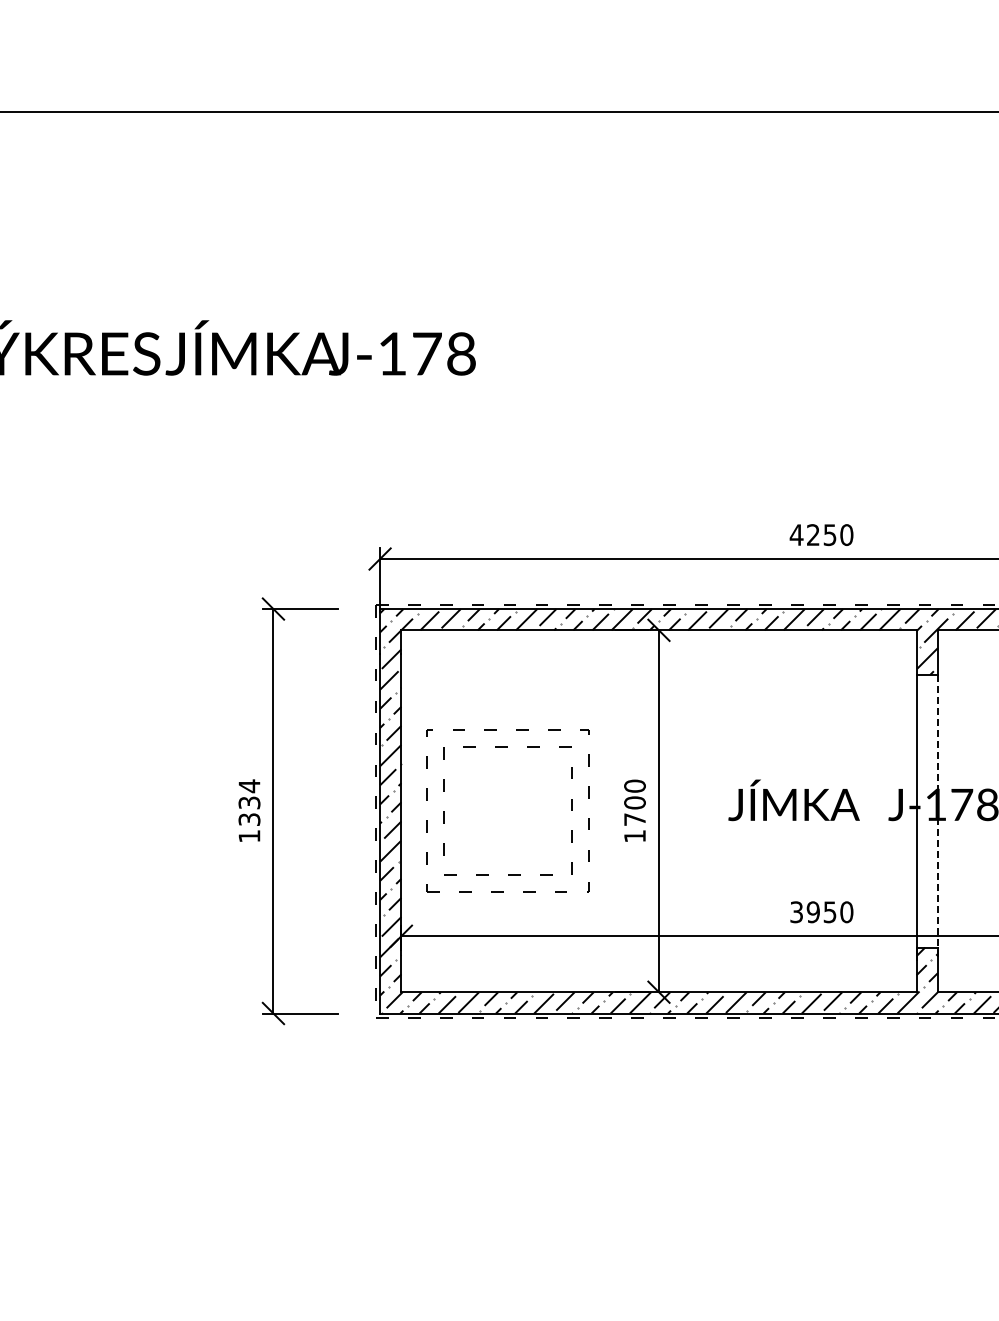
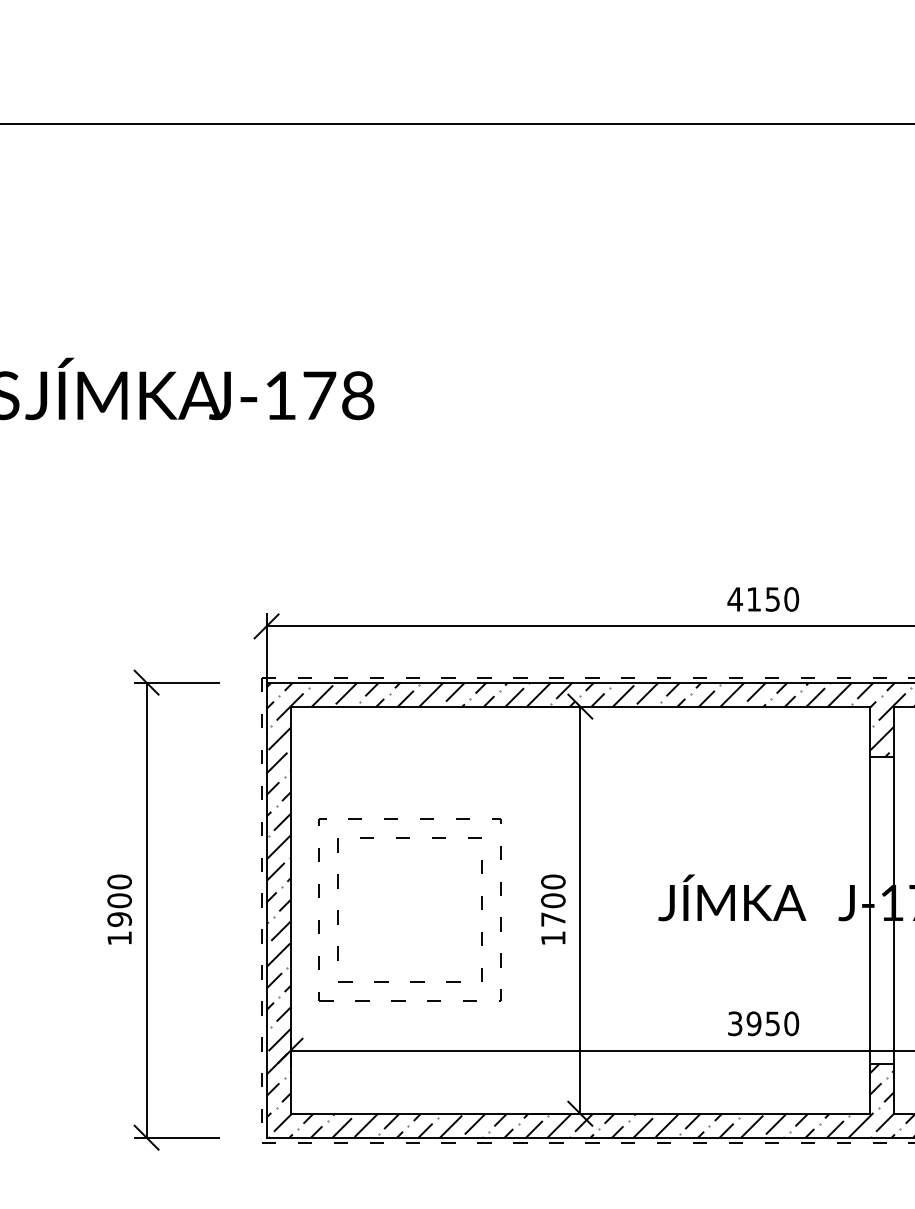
text: (813, 534) -> (754, 598), 4250 -> 4150
text: (249, 802) -> (119, 900), 1334 -> 1900
line: (937, 817) -> (893, 917), dashed -> solid

